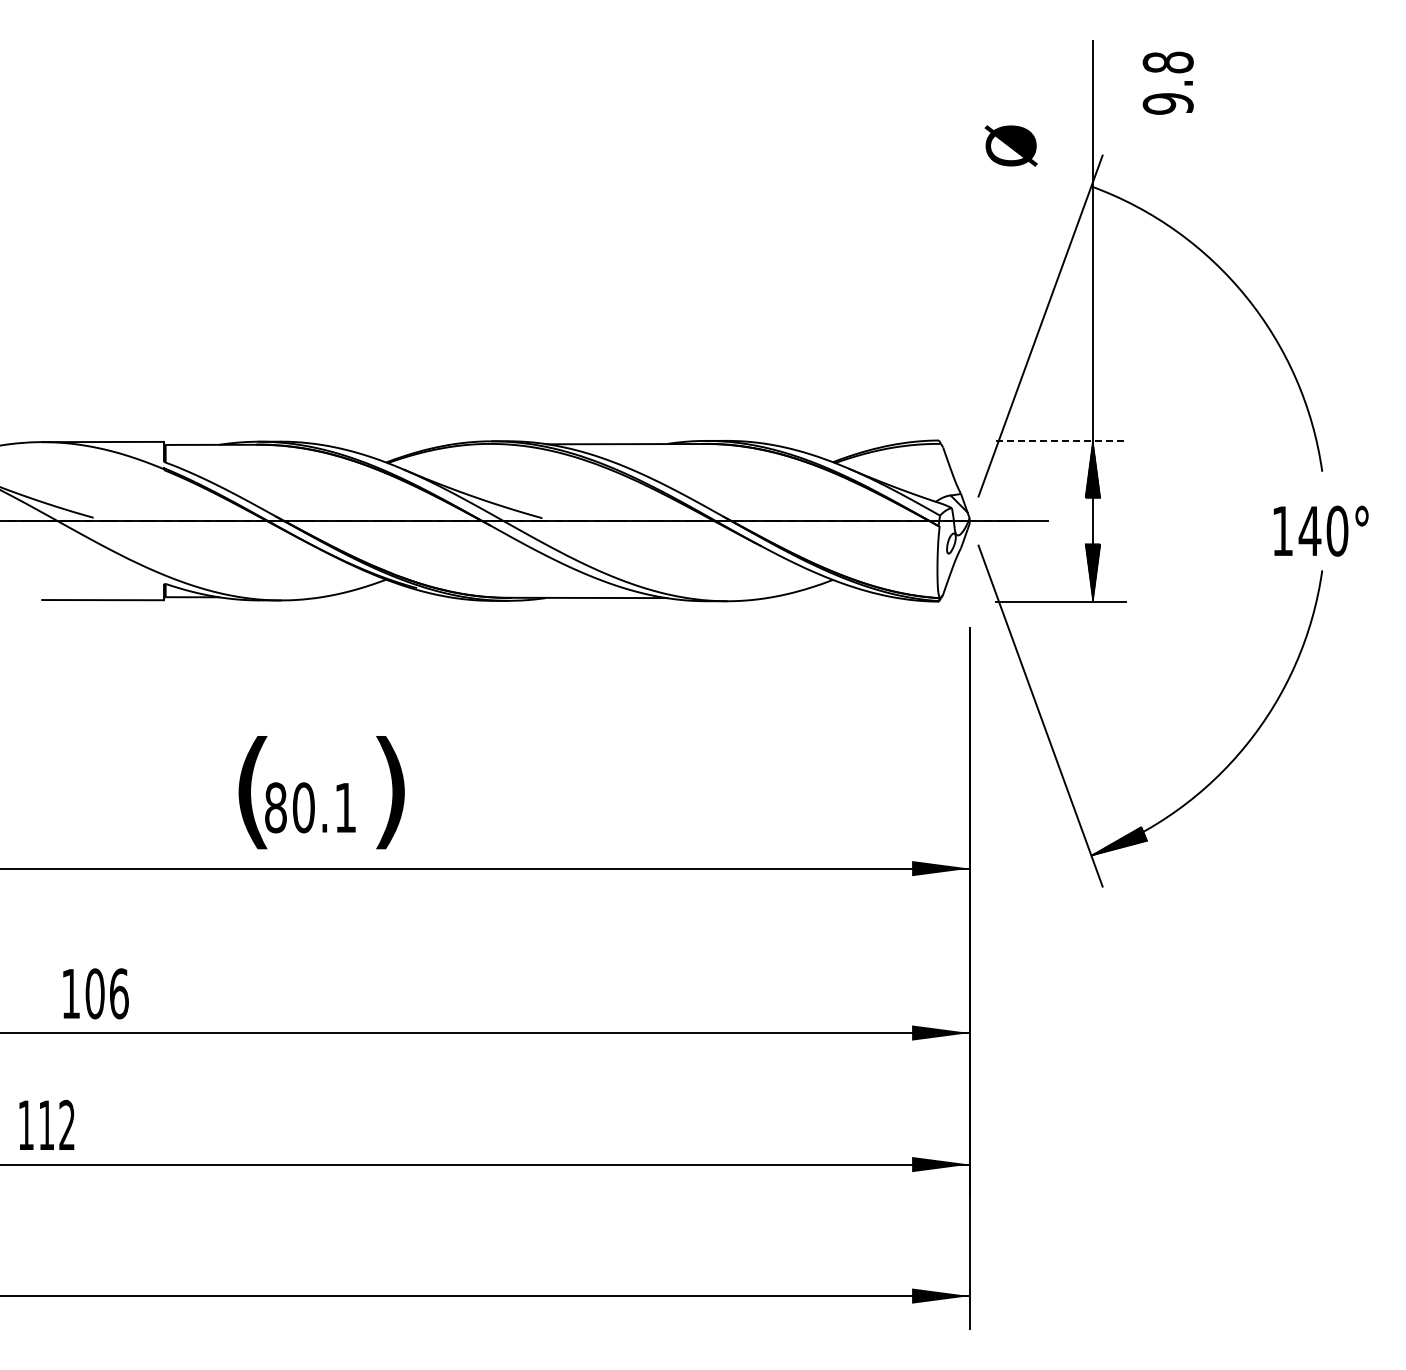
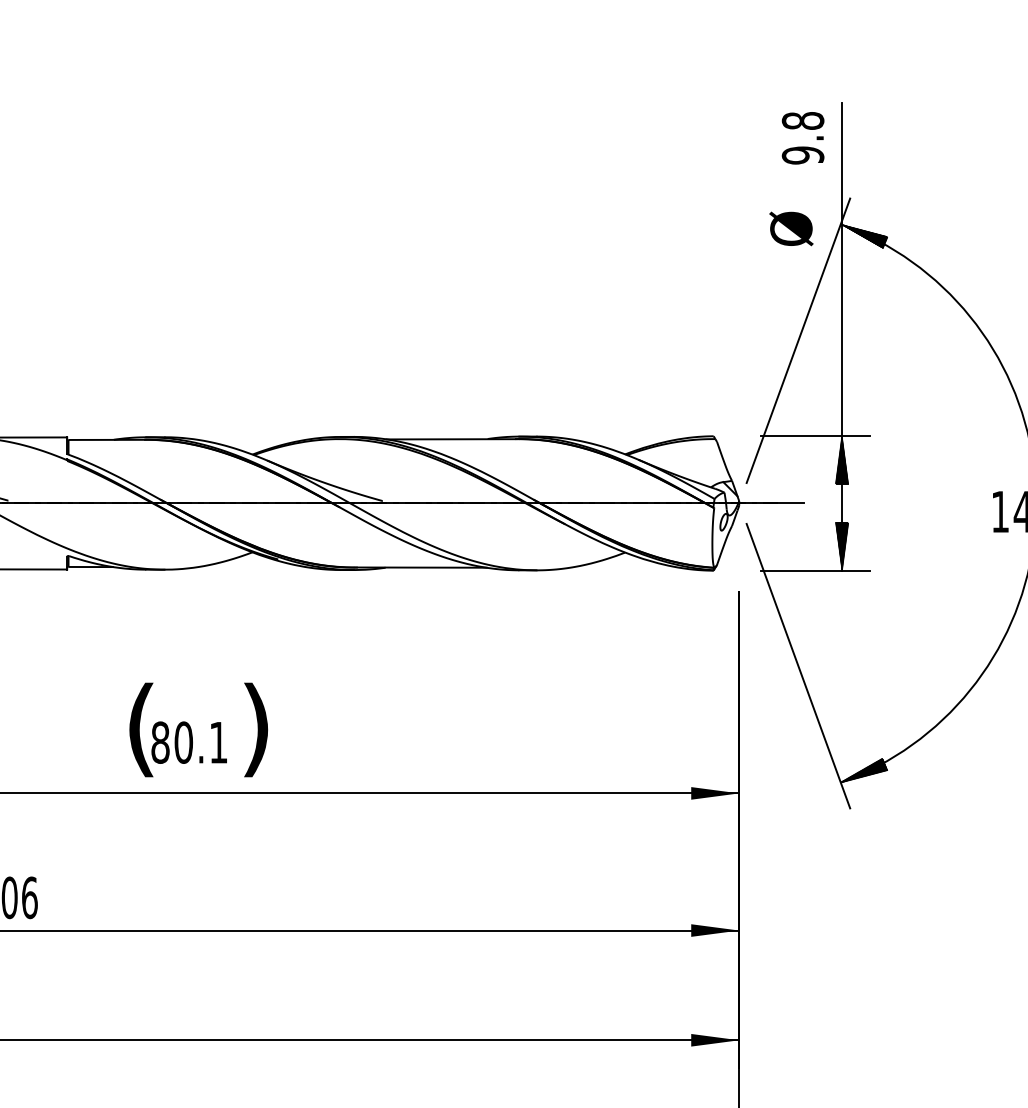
text: (1167, 82) -> (802, 137), moved
text: (1010, 145) -> (790, 228), moved
hatch: (1119, 200) -> (864, 236), added
line: (1061, 440) -> (815, 436), dashed -> solid

